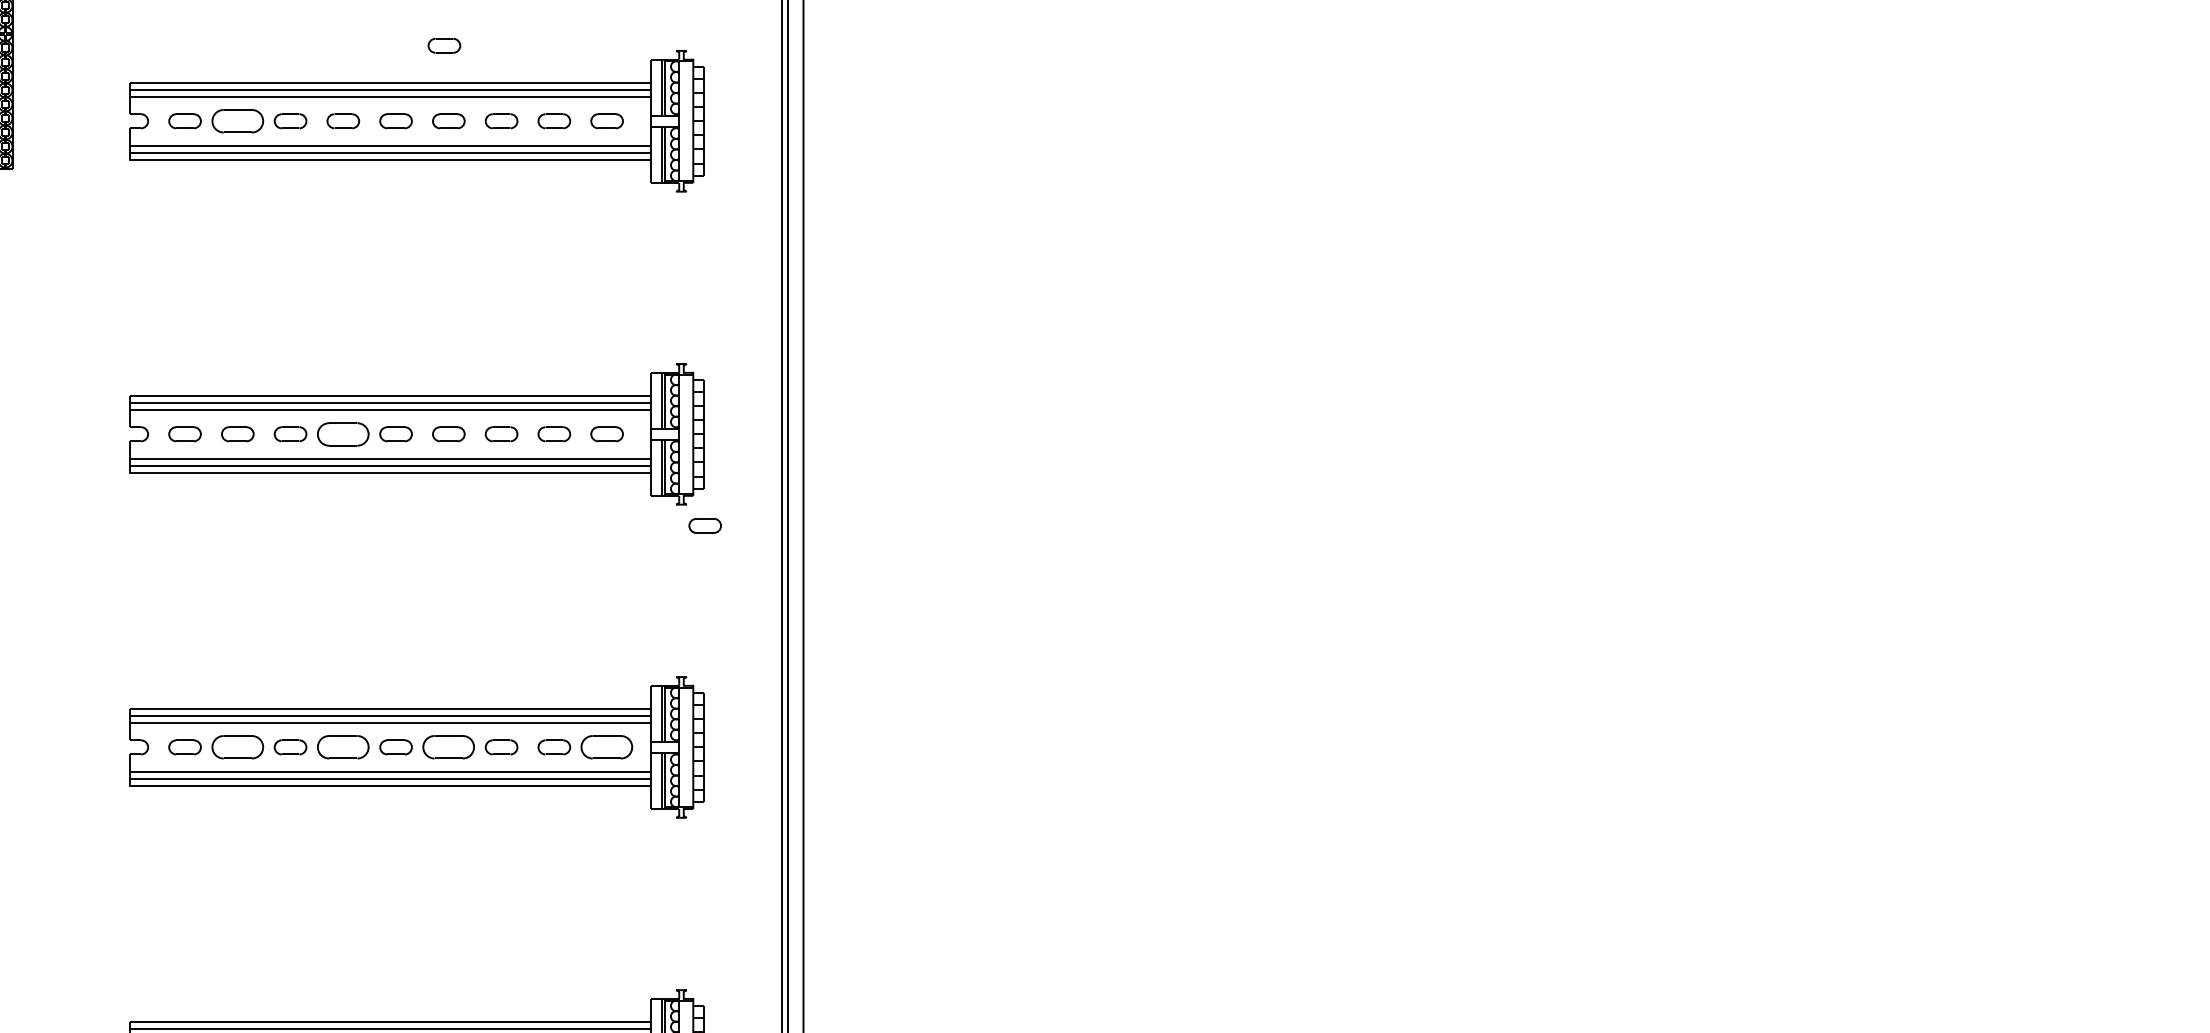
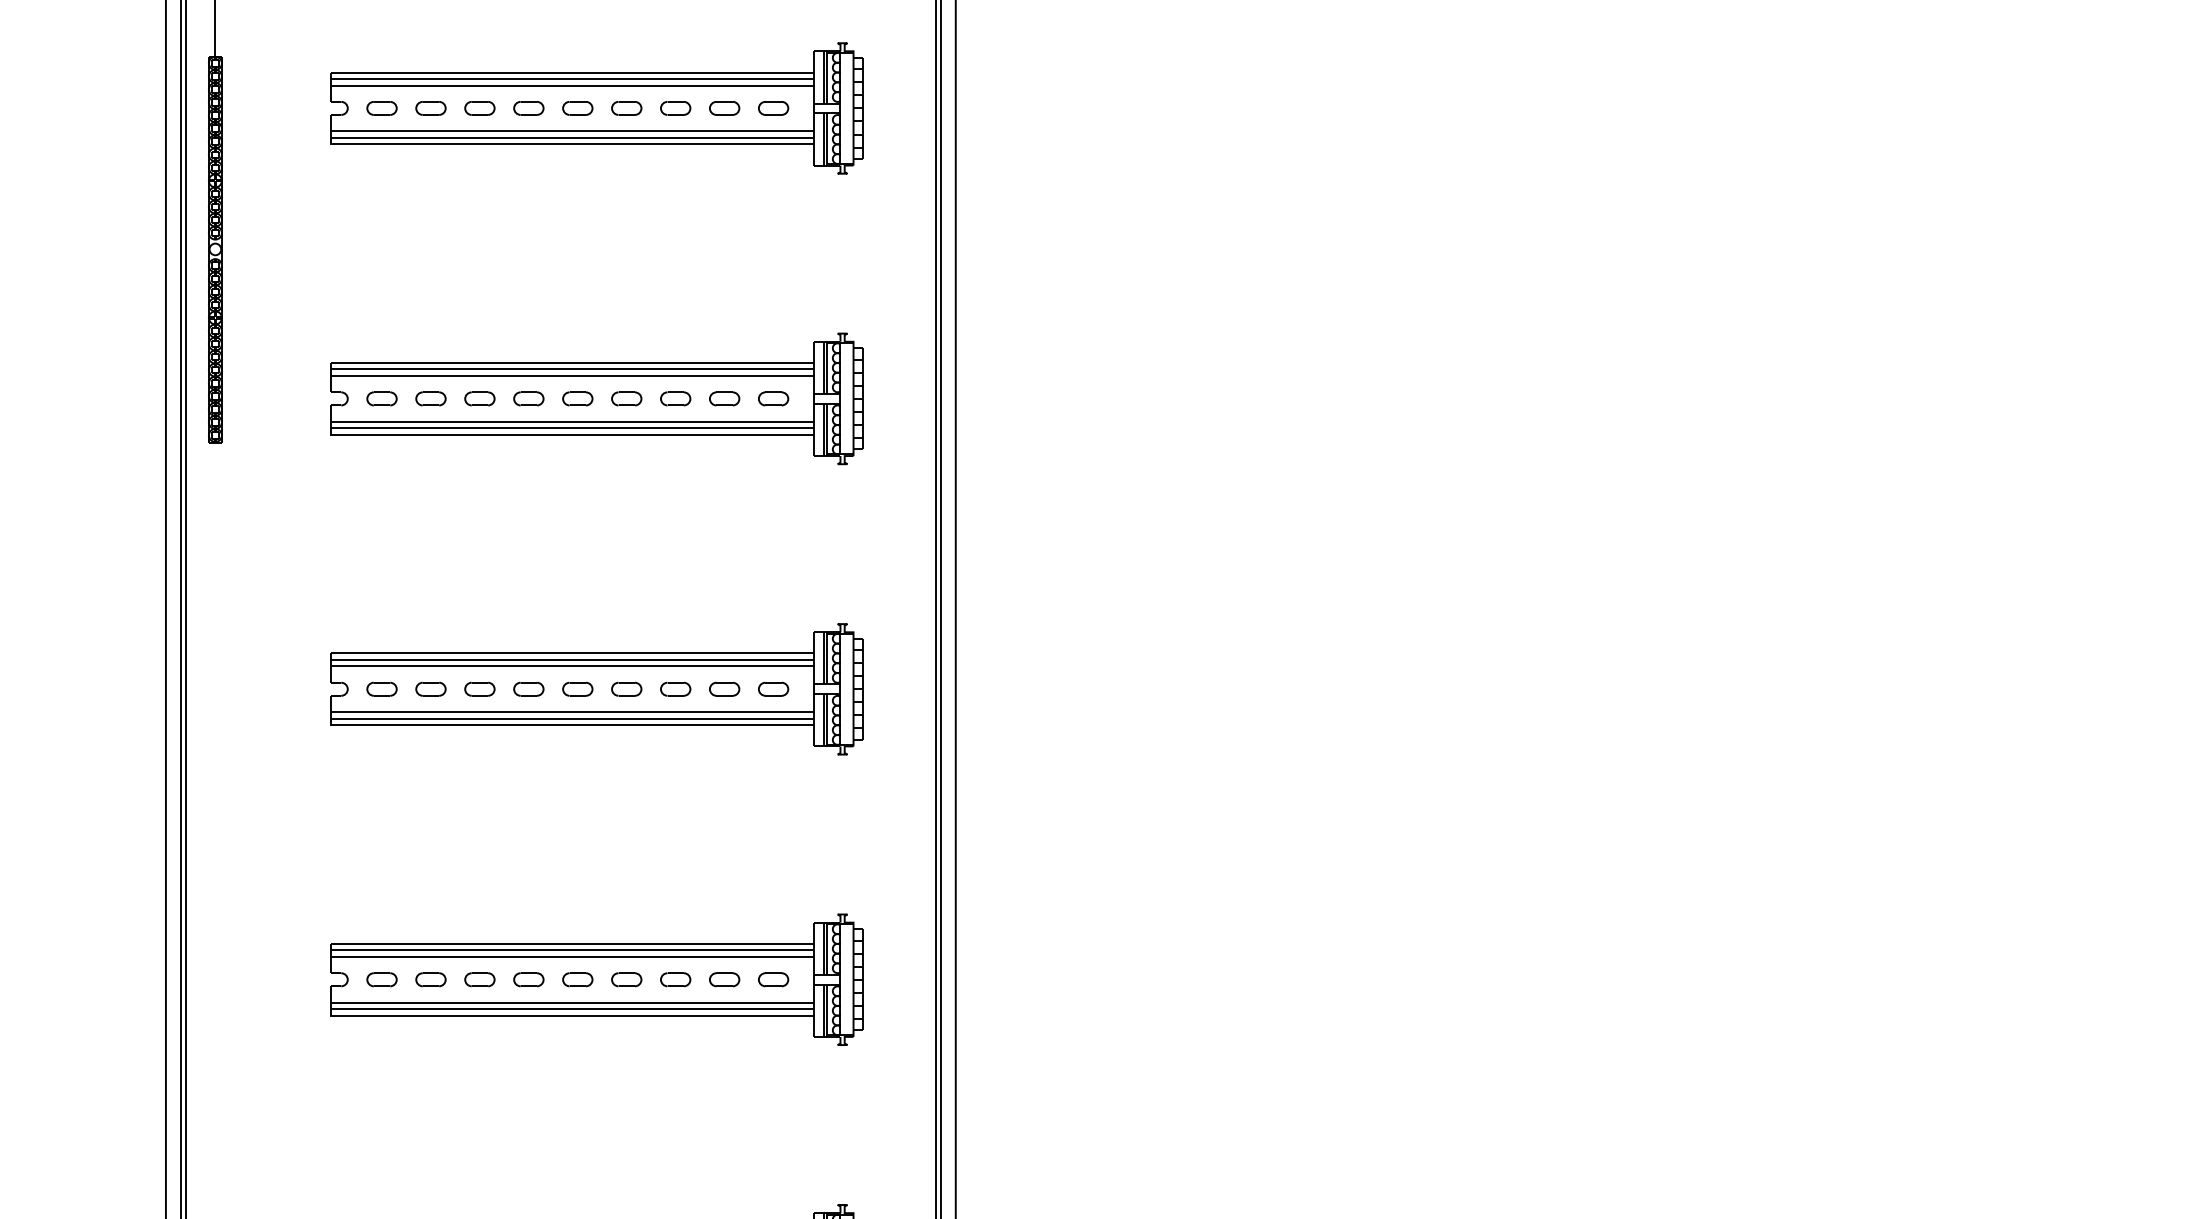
part: (444, 45) -> (622, 328), removed
part: (237, 120) -> (430, 398), size x0.62
part: (342, 433) -> (528, 688), size x0.62
part: (705, 525) -> (864, 773), removed
part: (237, 747) -> (430, 979), size x0.62
part: (342, 747) -> (528, 979), size x0.62
part: (448, 747) -> (626, 979), size x0.62
part: (607, 747) -> (773, 979), size x0.62

